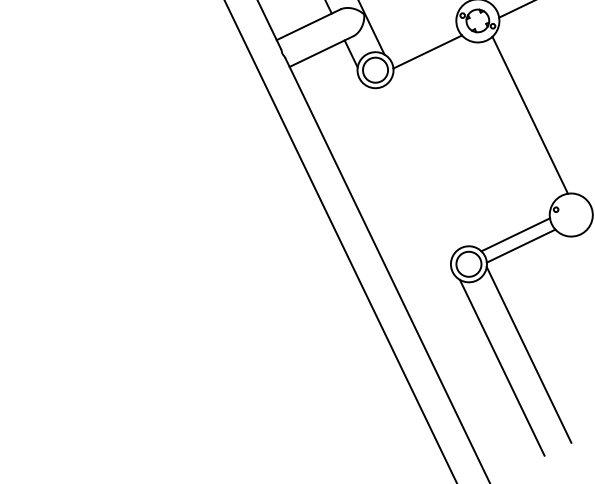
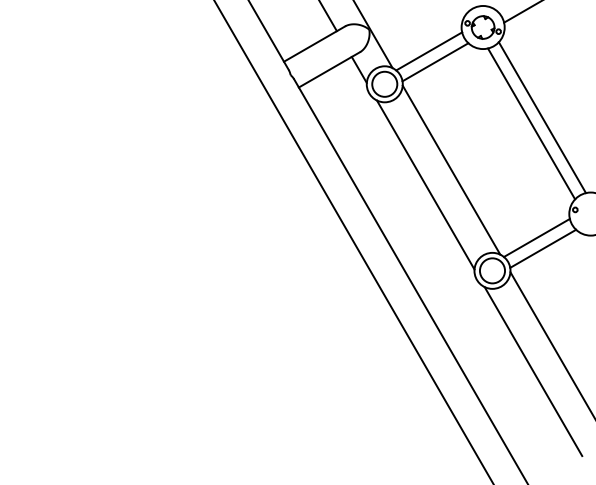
line: (422, 40) -> (429, 51), added
line: (518, 120) -> (531, 123), added
line: (435, 160) -> (451, 169), added
line: (408, 173) -> (425, 184), added

